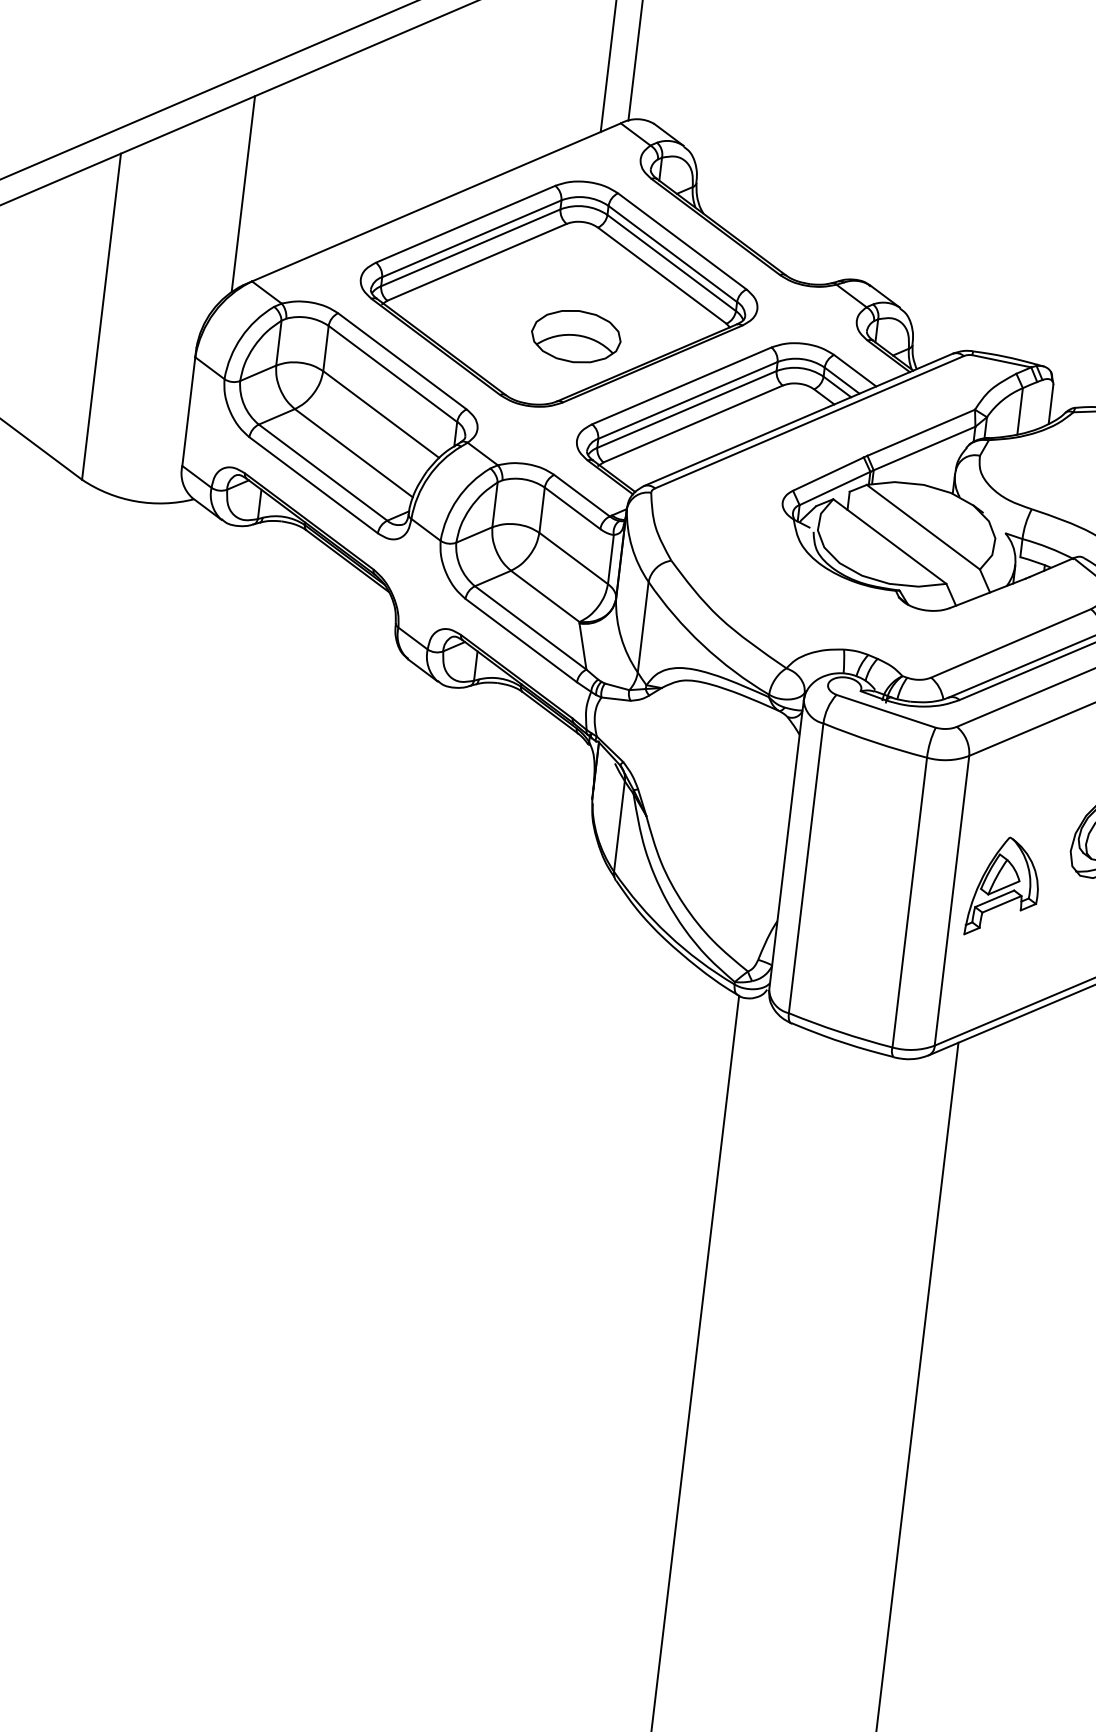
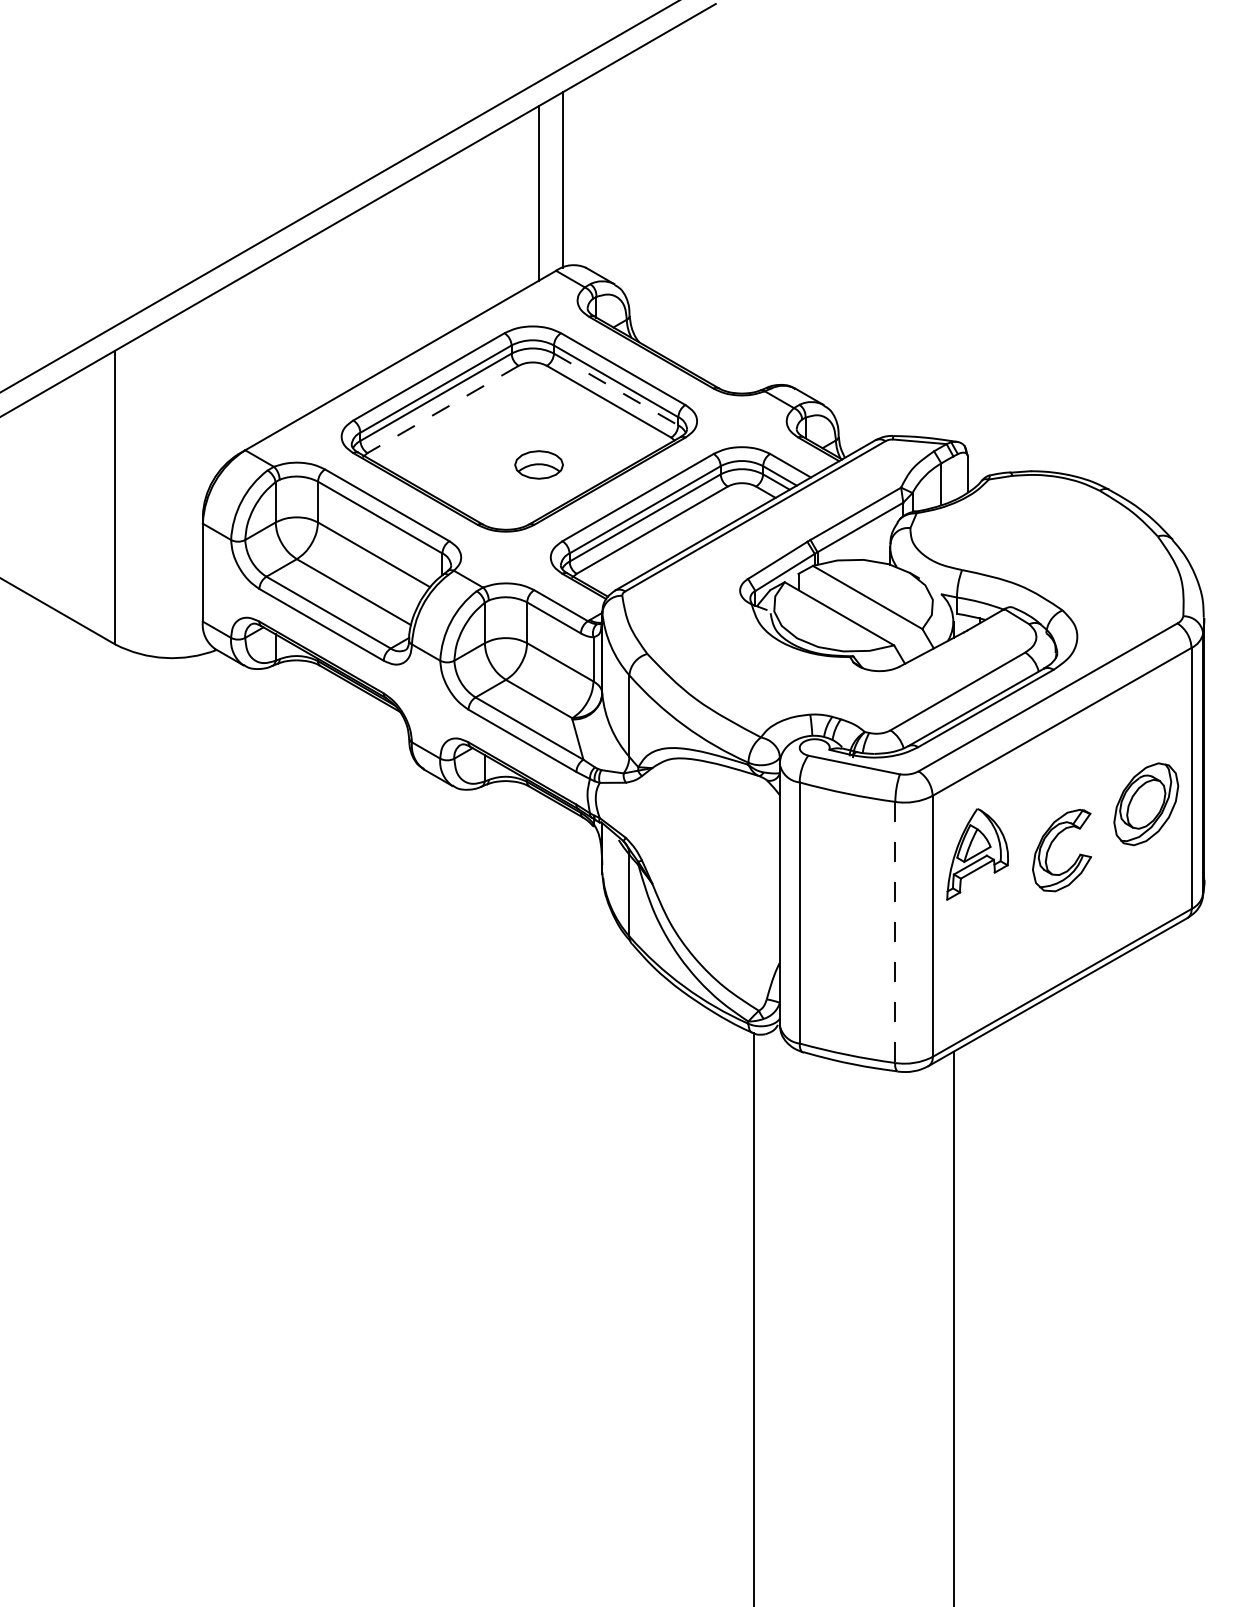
line: (243, 194) -> (228, 373), removed
line: (476, 262) -> (442, 409), solid -> dashed
line: (672, 263) -> (616, 389), solid -> dashed
part: (575, 336) -> (538, 464), size x0.6
part: (1003, 887) -> (977, 854), moved
line: (909, 902) -> (895, 932), solid -> dashed

